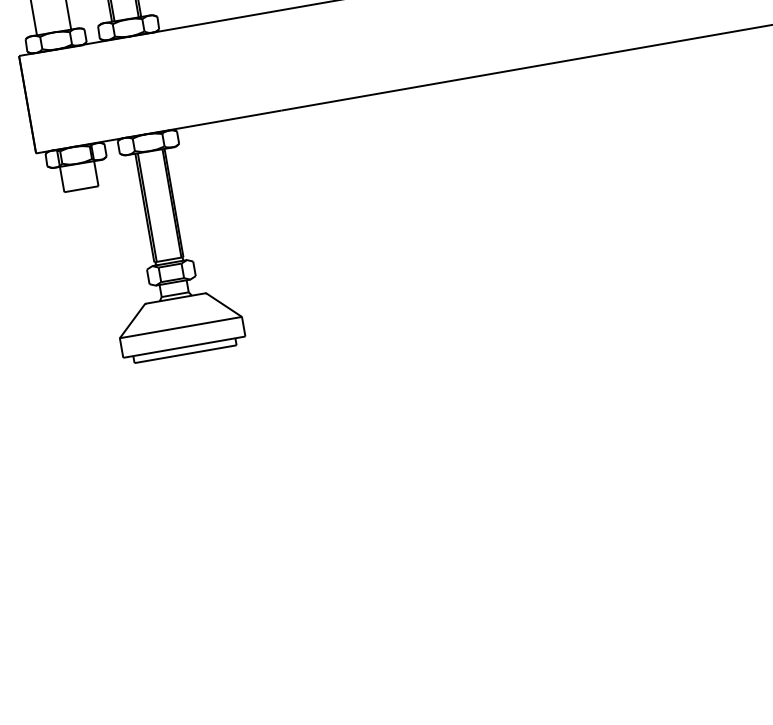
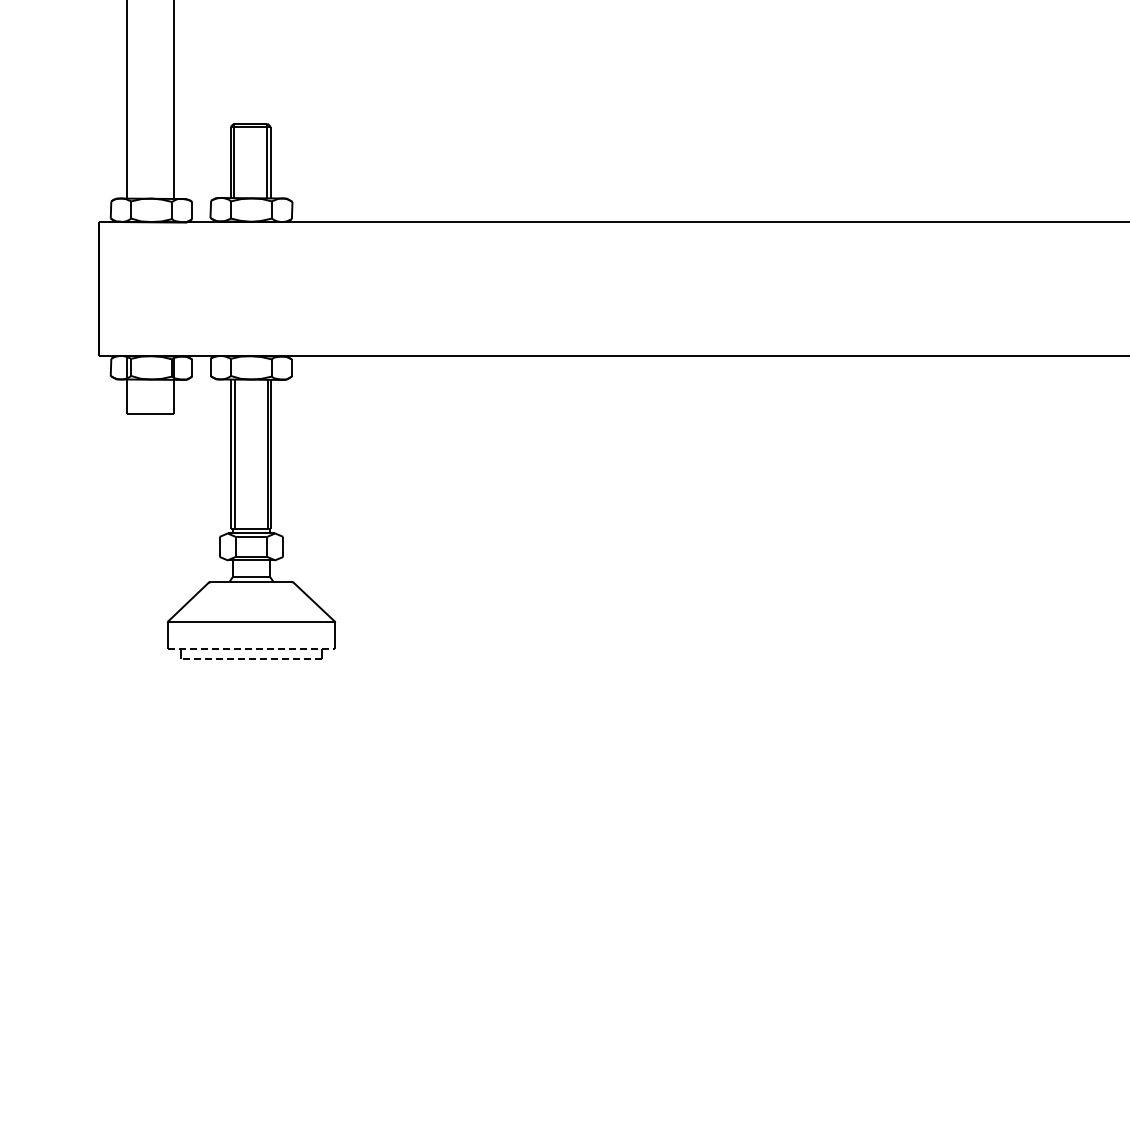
line: (184, 347) -> (251, 649), solid -> dashed
line: (184, 354) -> (250, 658), solid -> dashed

